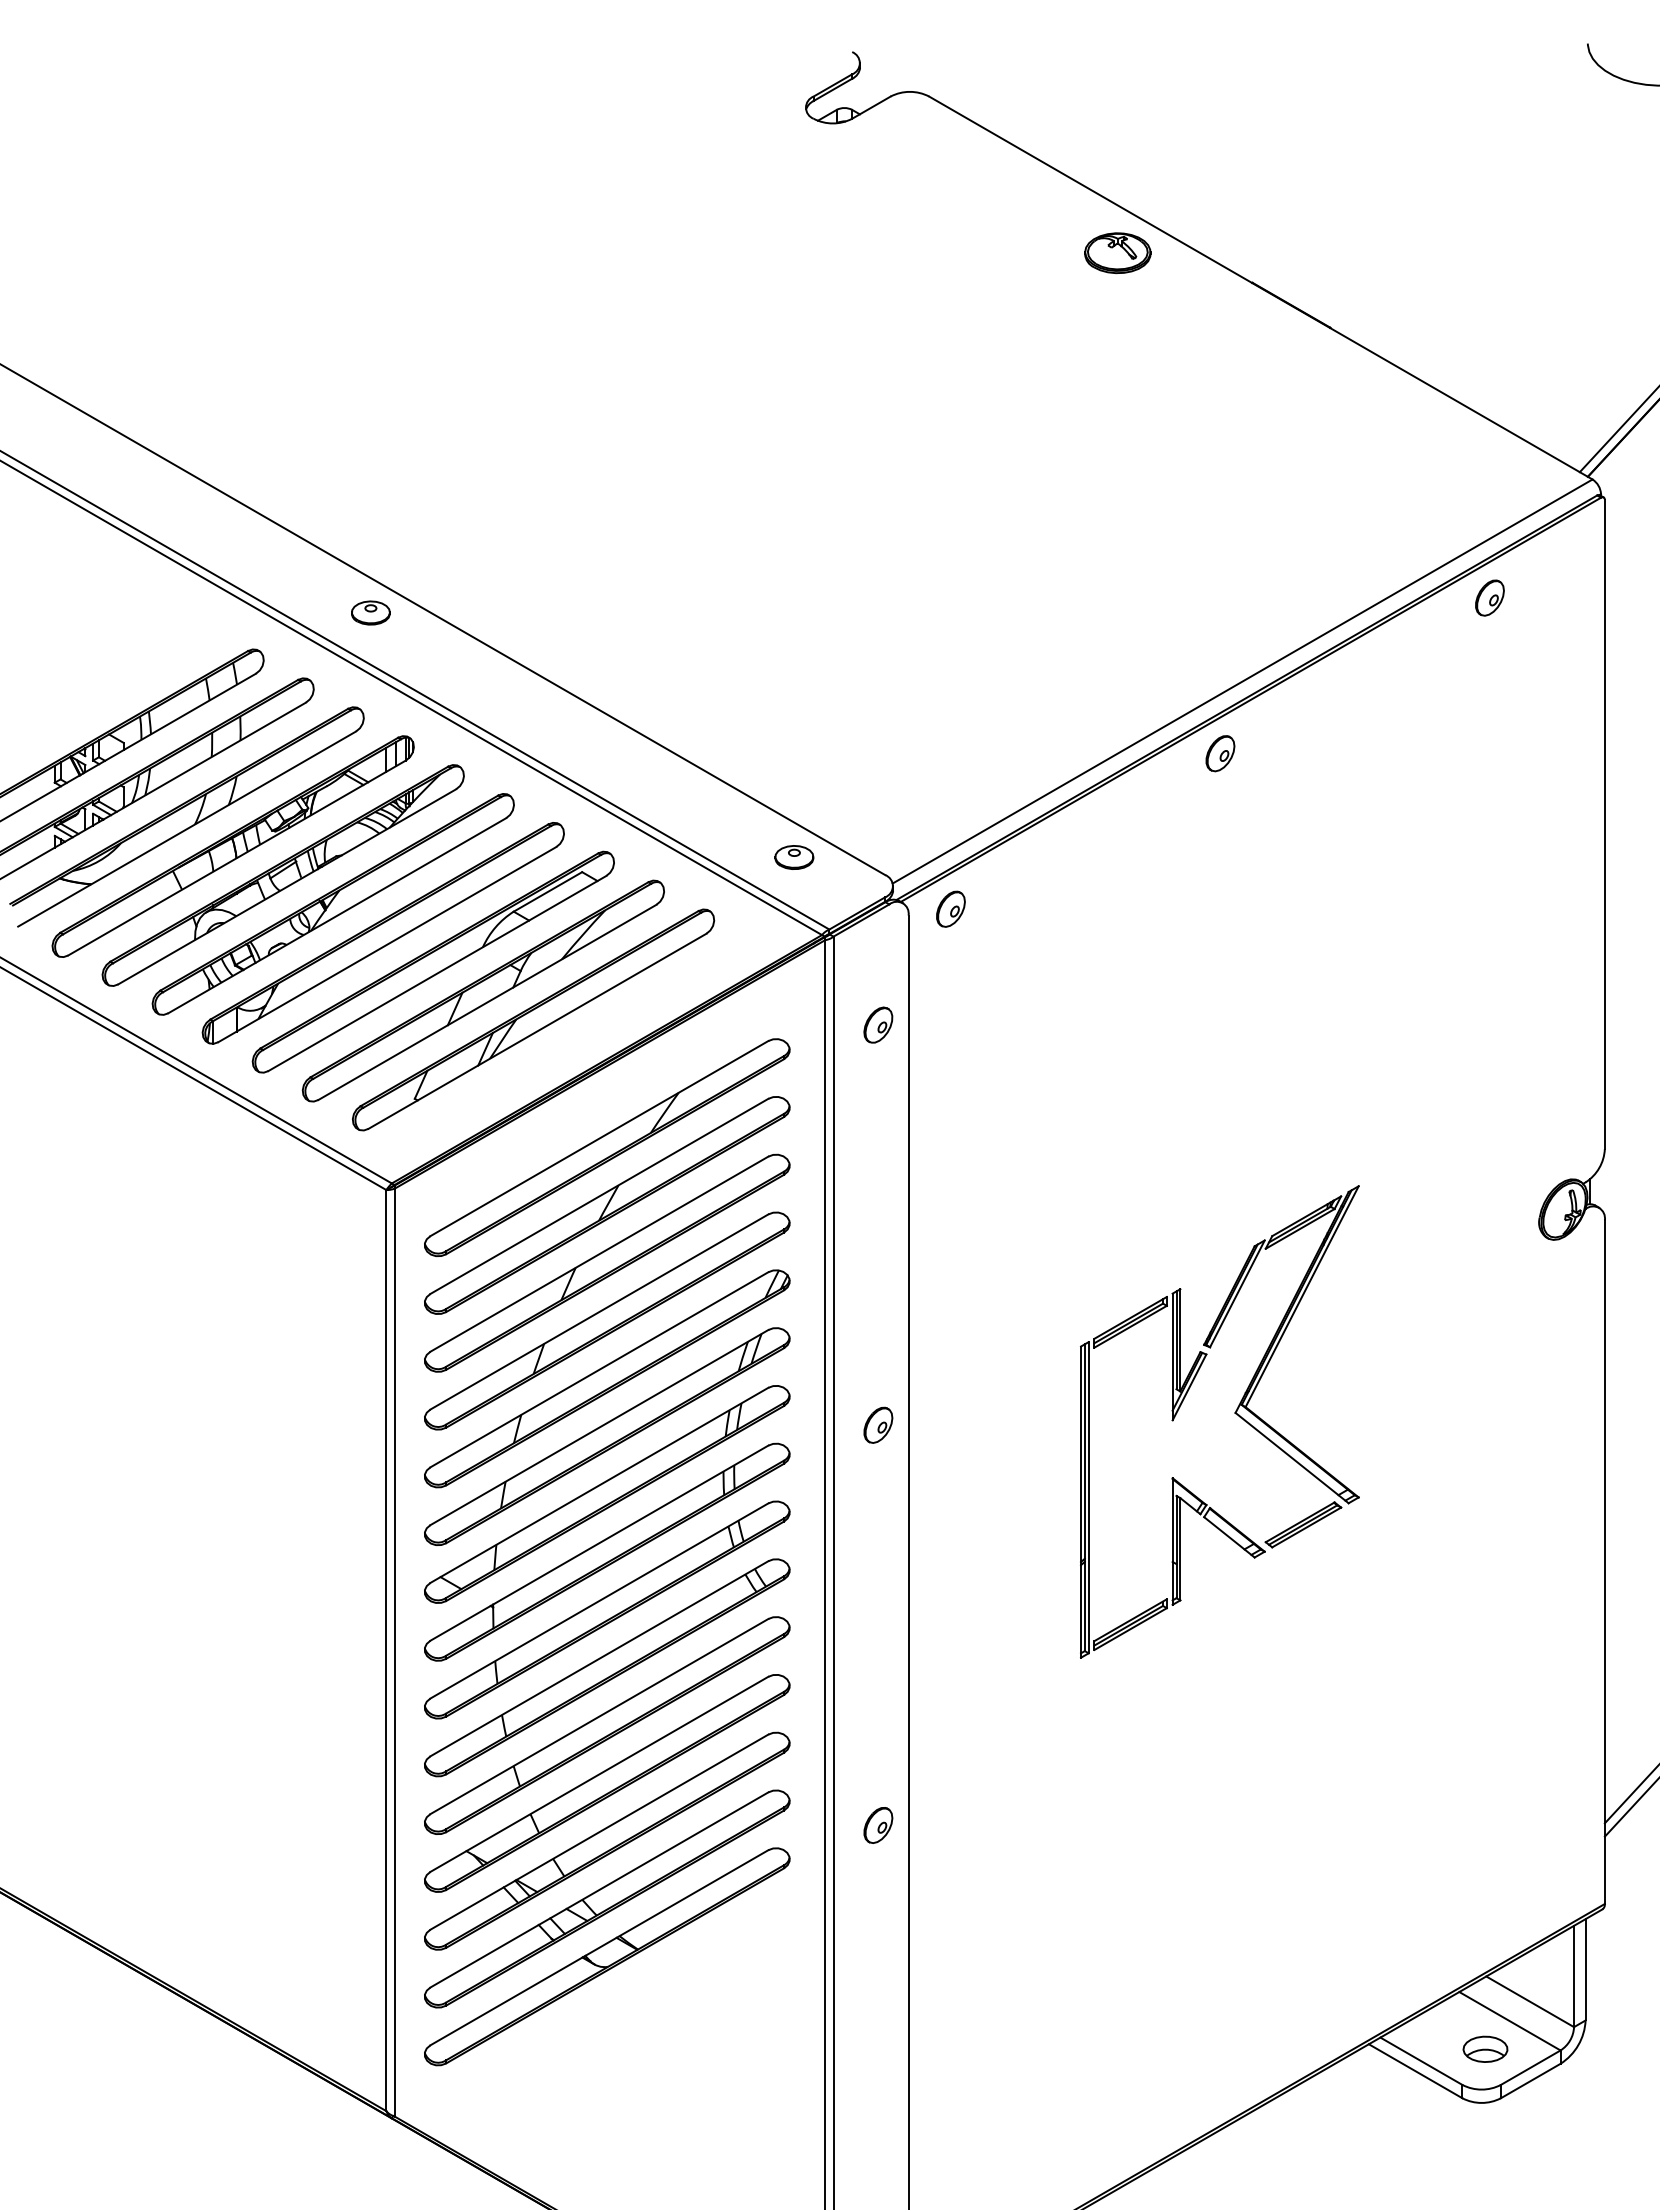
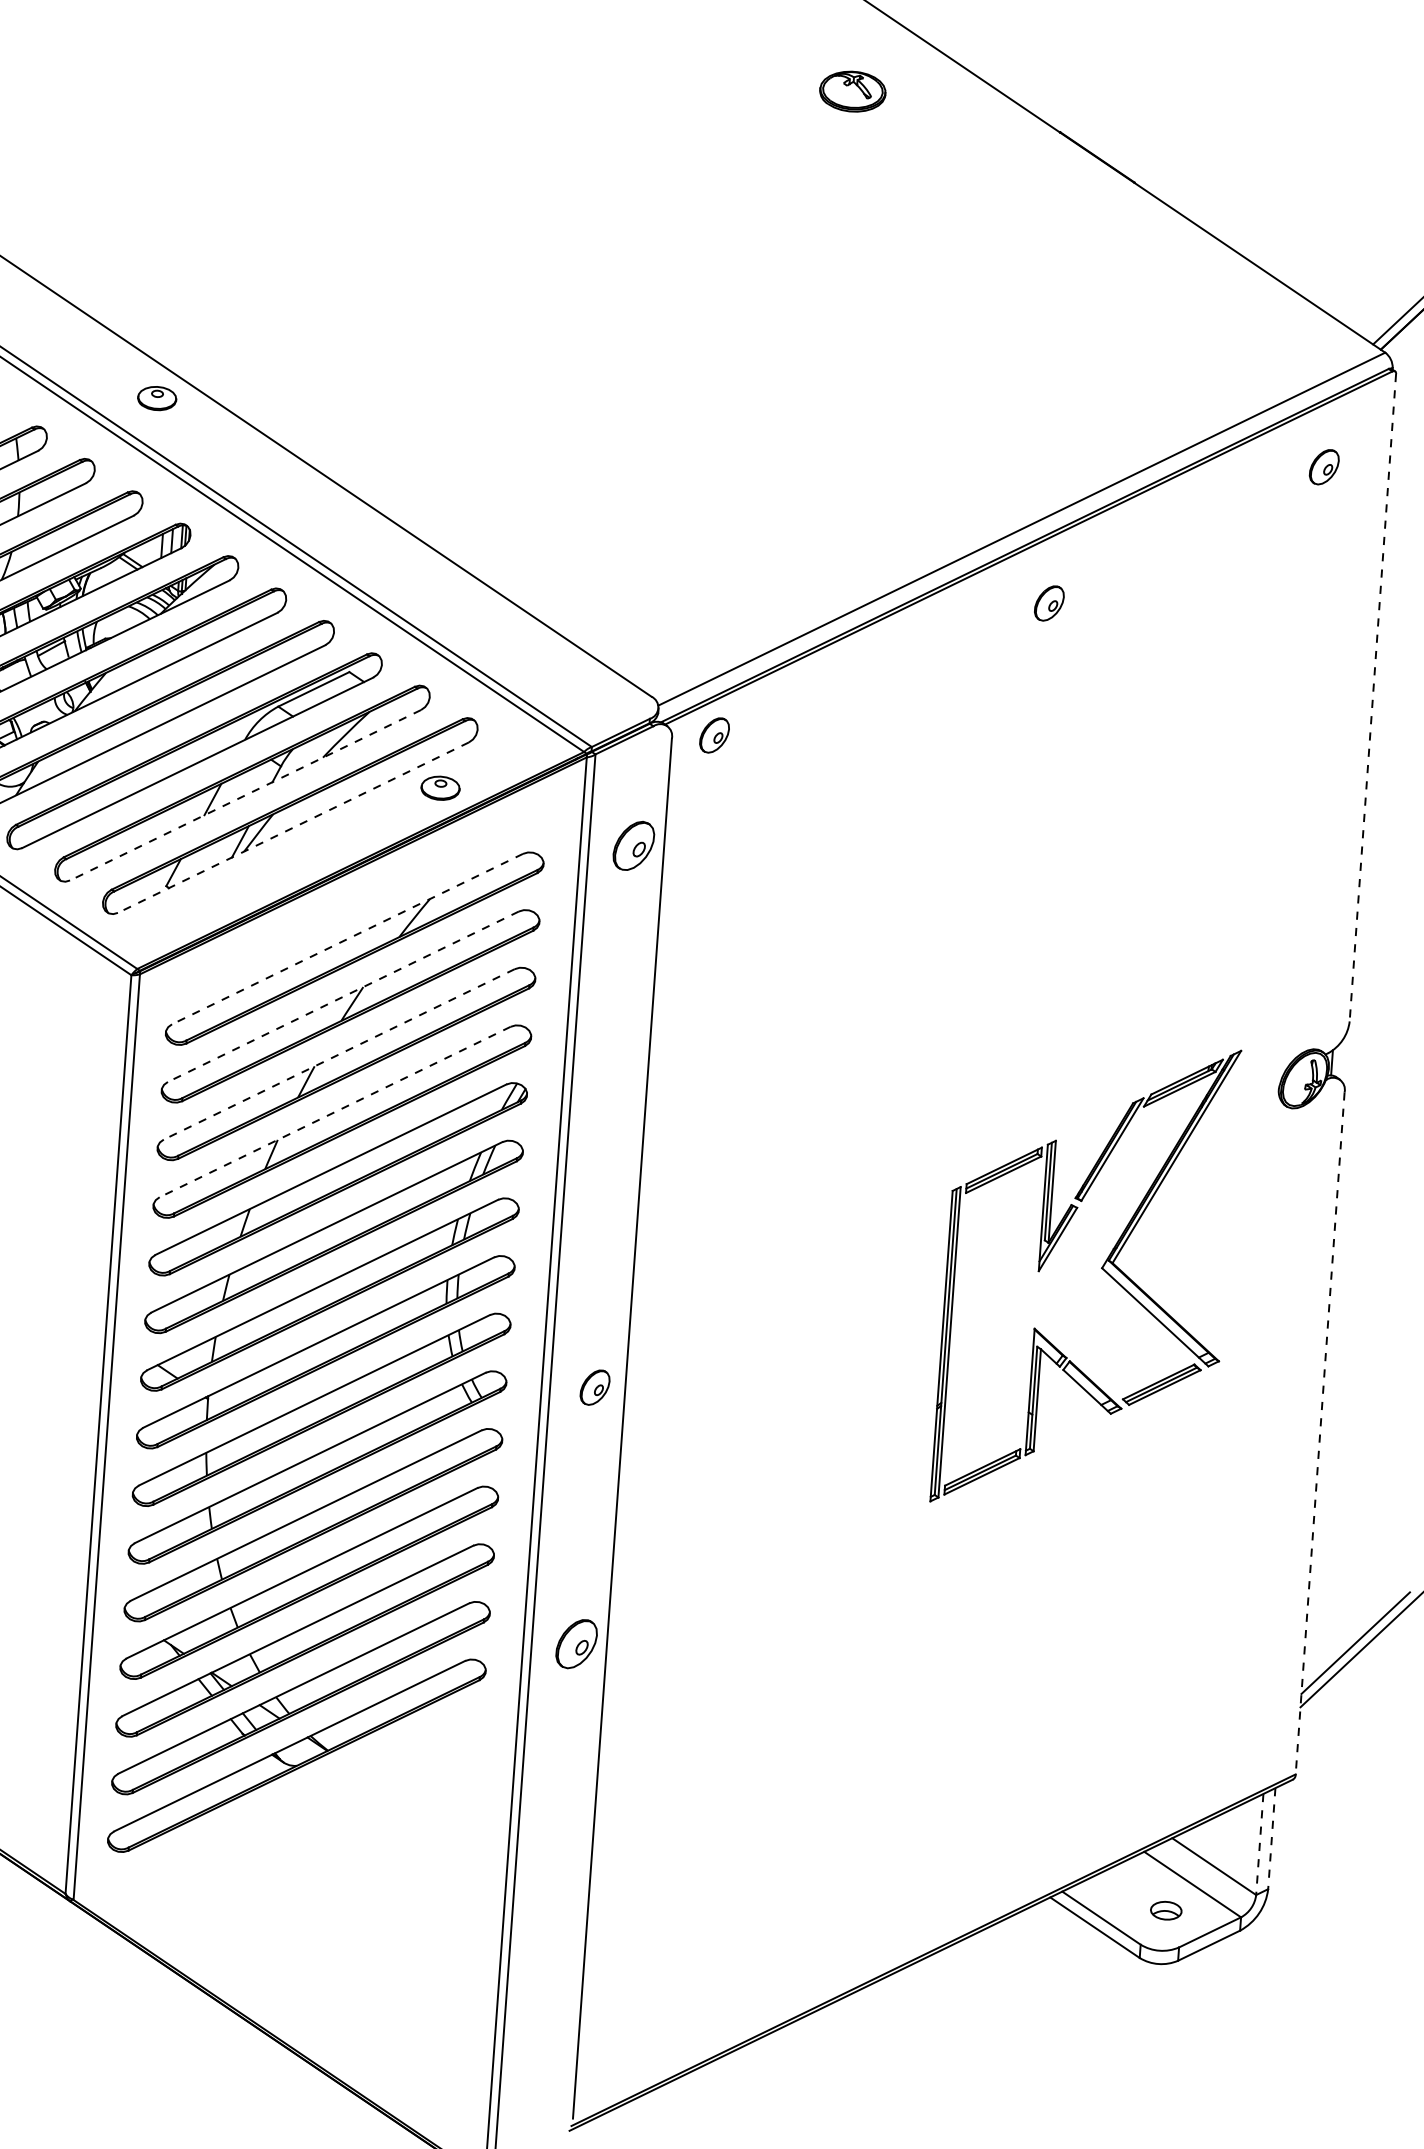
part: (1117, 252) -> (852, 90), moved
part: (1489, 597) -> (1323, 466), moved
part: (1220, 753) -> (1049, 603), moved
line: (1604, 824) -> (1372, 697), solid -> dashed
part: (794, 857) -> (440, 788), moved
line: (486, 1002) -> (244, 795), solid -> dashed
part: (878, 1024) -> (634, 845), size x1.4
line: (537, 1031) -> (293, 827), solid -> dashed
line: (598, 1138) -> (346, 938), solid -> dashed
line: (598, 1196) -> (342, 996), solid -> dashed
line: (598, 1254) -> (338, 1054), solid -> dashed
line: (598, 1312) -> (334, 1112), solid -> dashed
part: (1234, 1413) -> (1101, 1268), moved
part: (878, 1424) -> (595, 1386), moved
line: (1604, 1562) -> (1319, 1433), solid -> dashed
part: (878, 1825) -> (576, 1644), size x1.4
line: (1585, 1969) -> (1271, 1838), solid -> dashed
line: (1574, 1976) -> (1260, 1844), solid -> dashed
part: (1485, 2048) -> (1166, 1910), size x0.7

